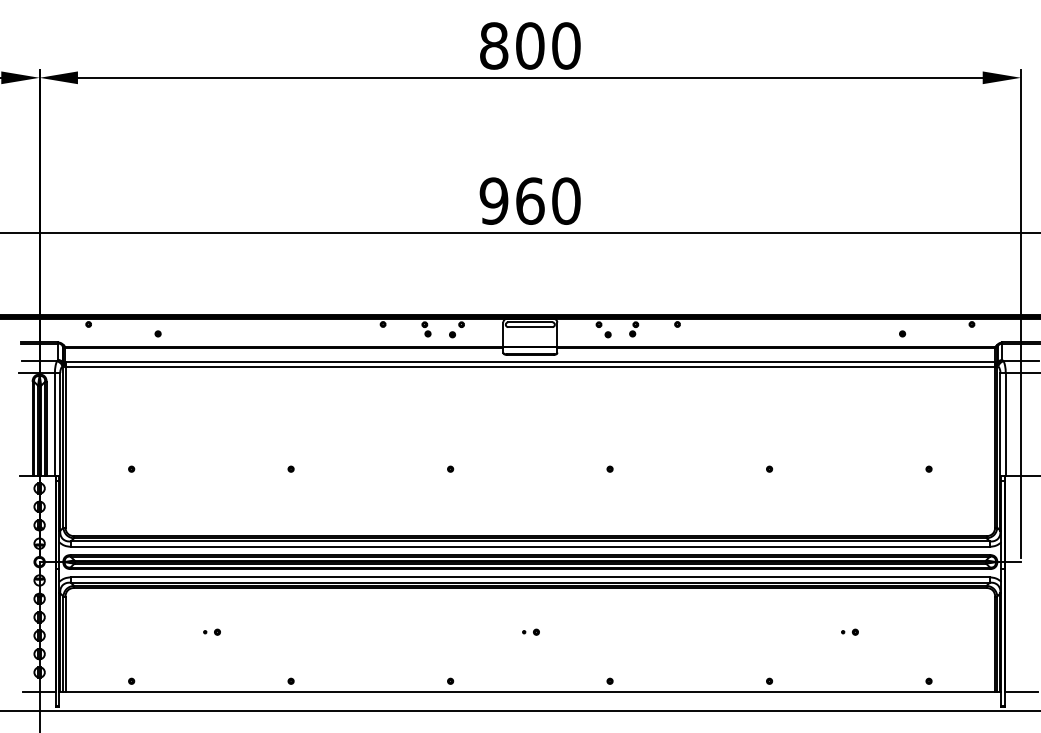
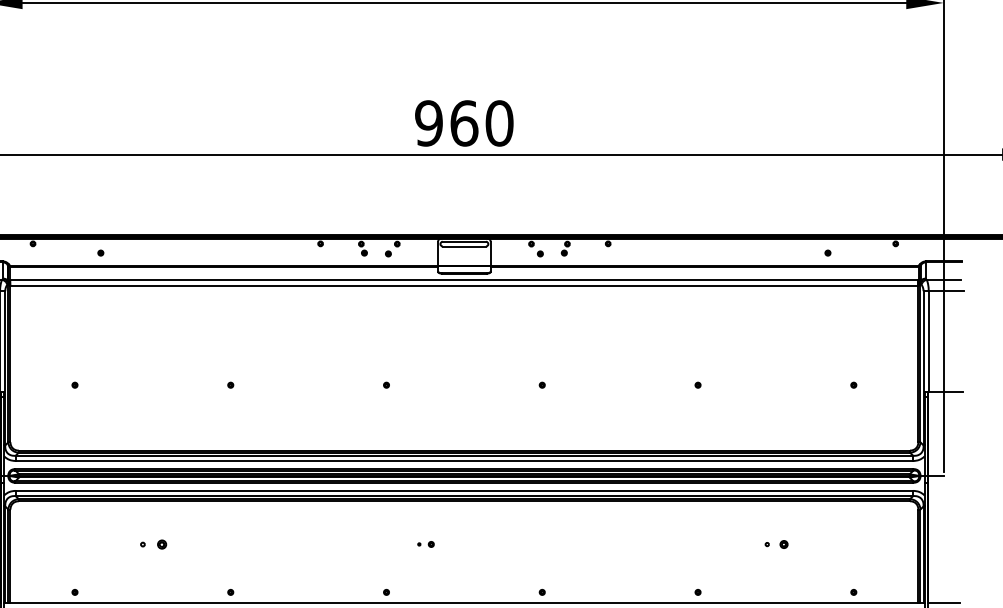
part: (211, 631) -> (153, 543), size x1.6
part: (530, 631) -> (425, 543), moved
part: (849, 631) -> (776, 543), size x1.4

